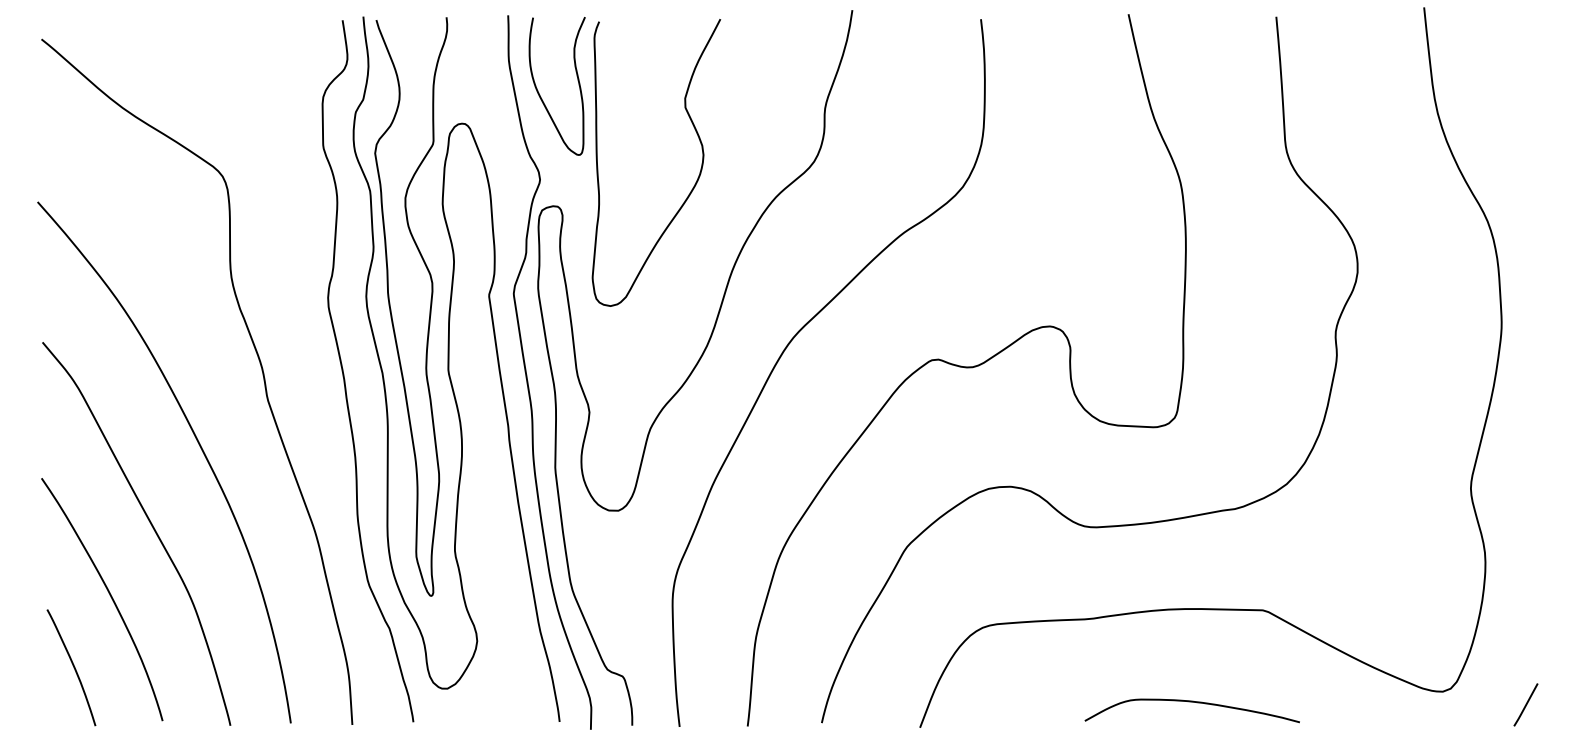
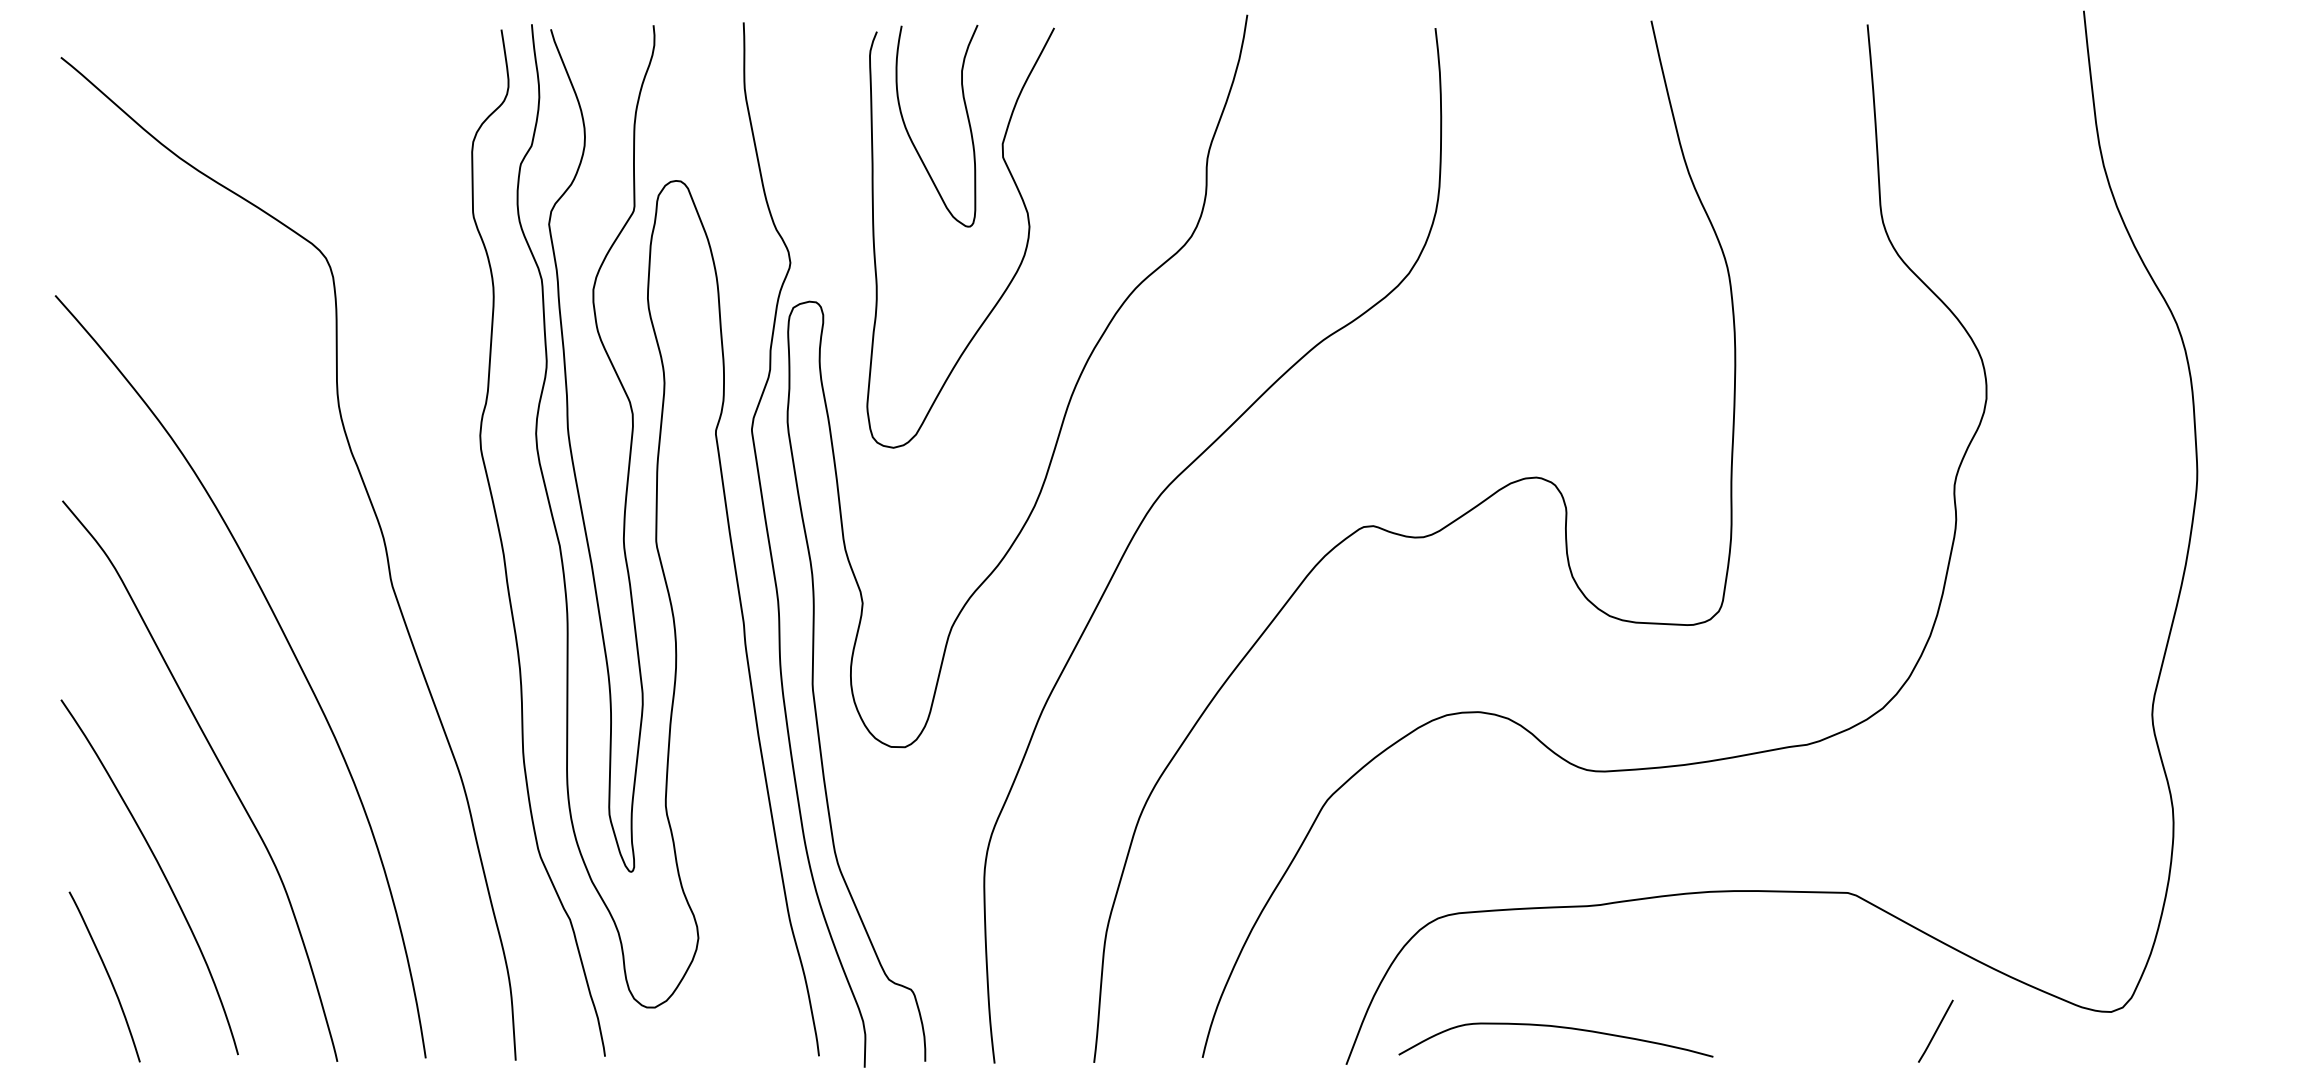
curve: (539, 92) -> (910, 135), moved
curve: (1191, 702) -> (1554, 1027), moved
line: (1525, 704) -> (1935, 1030), moved

